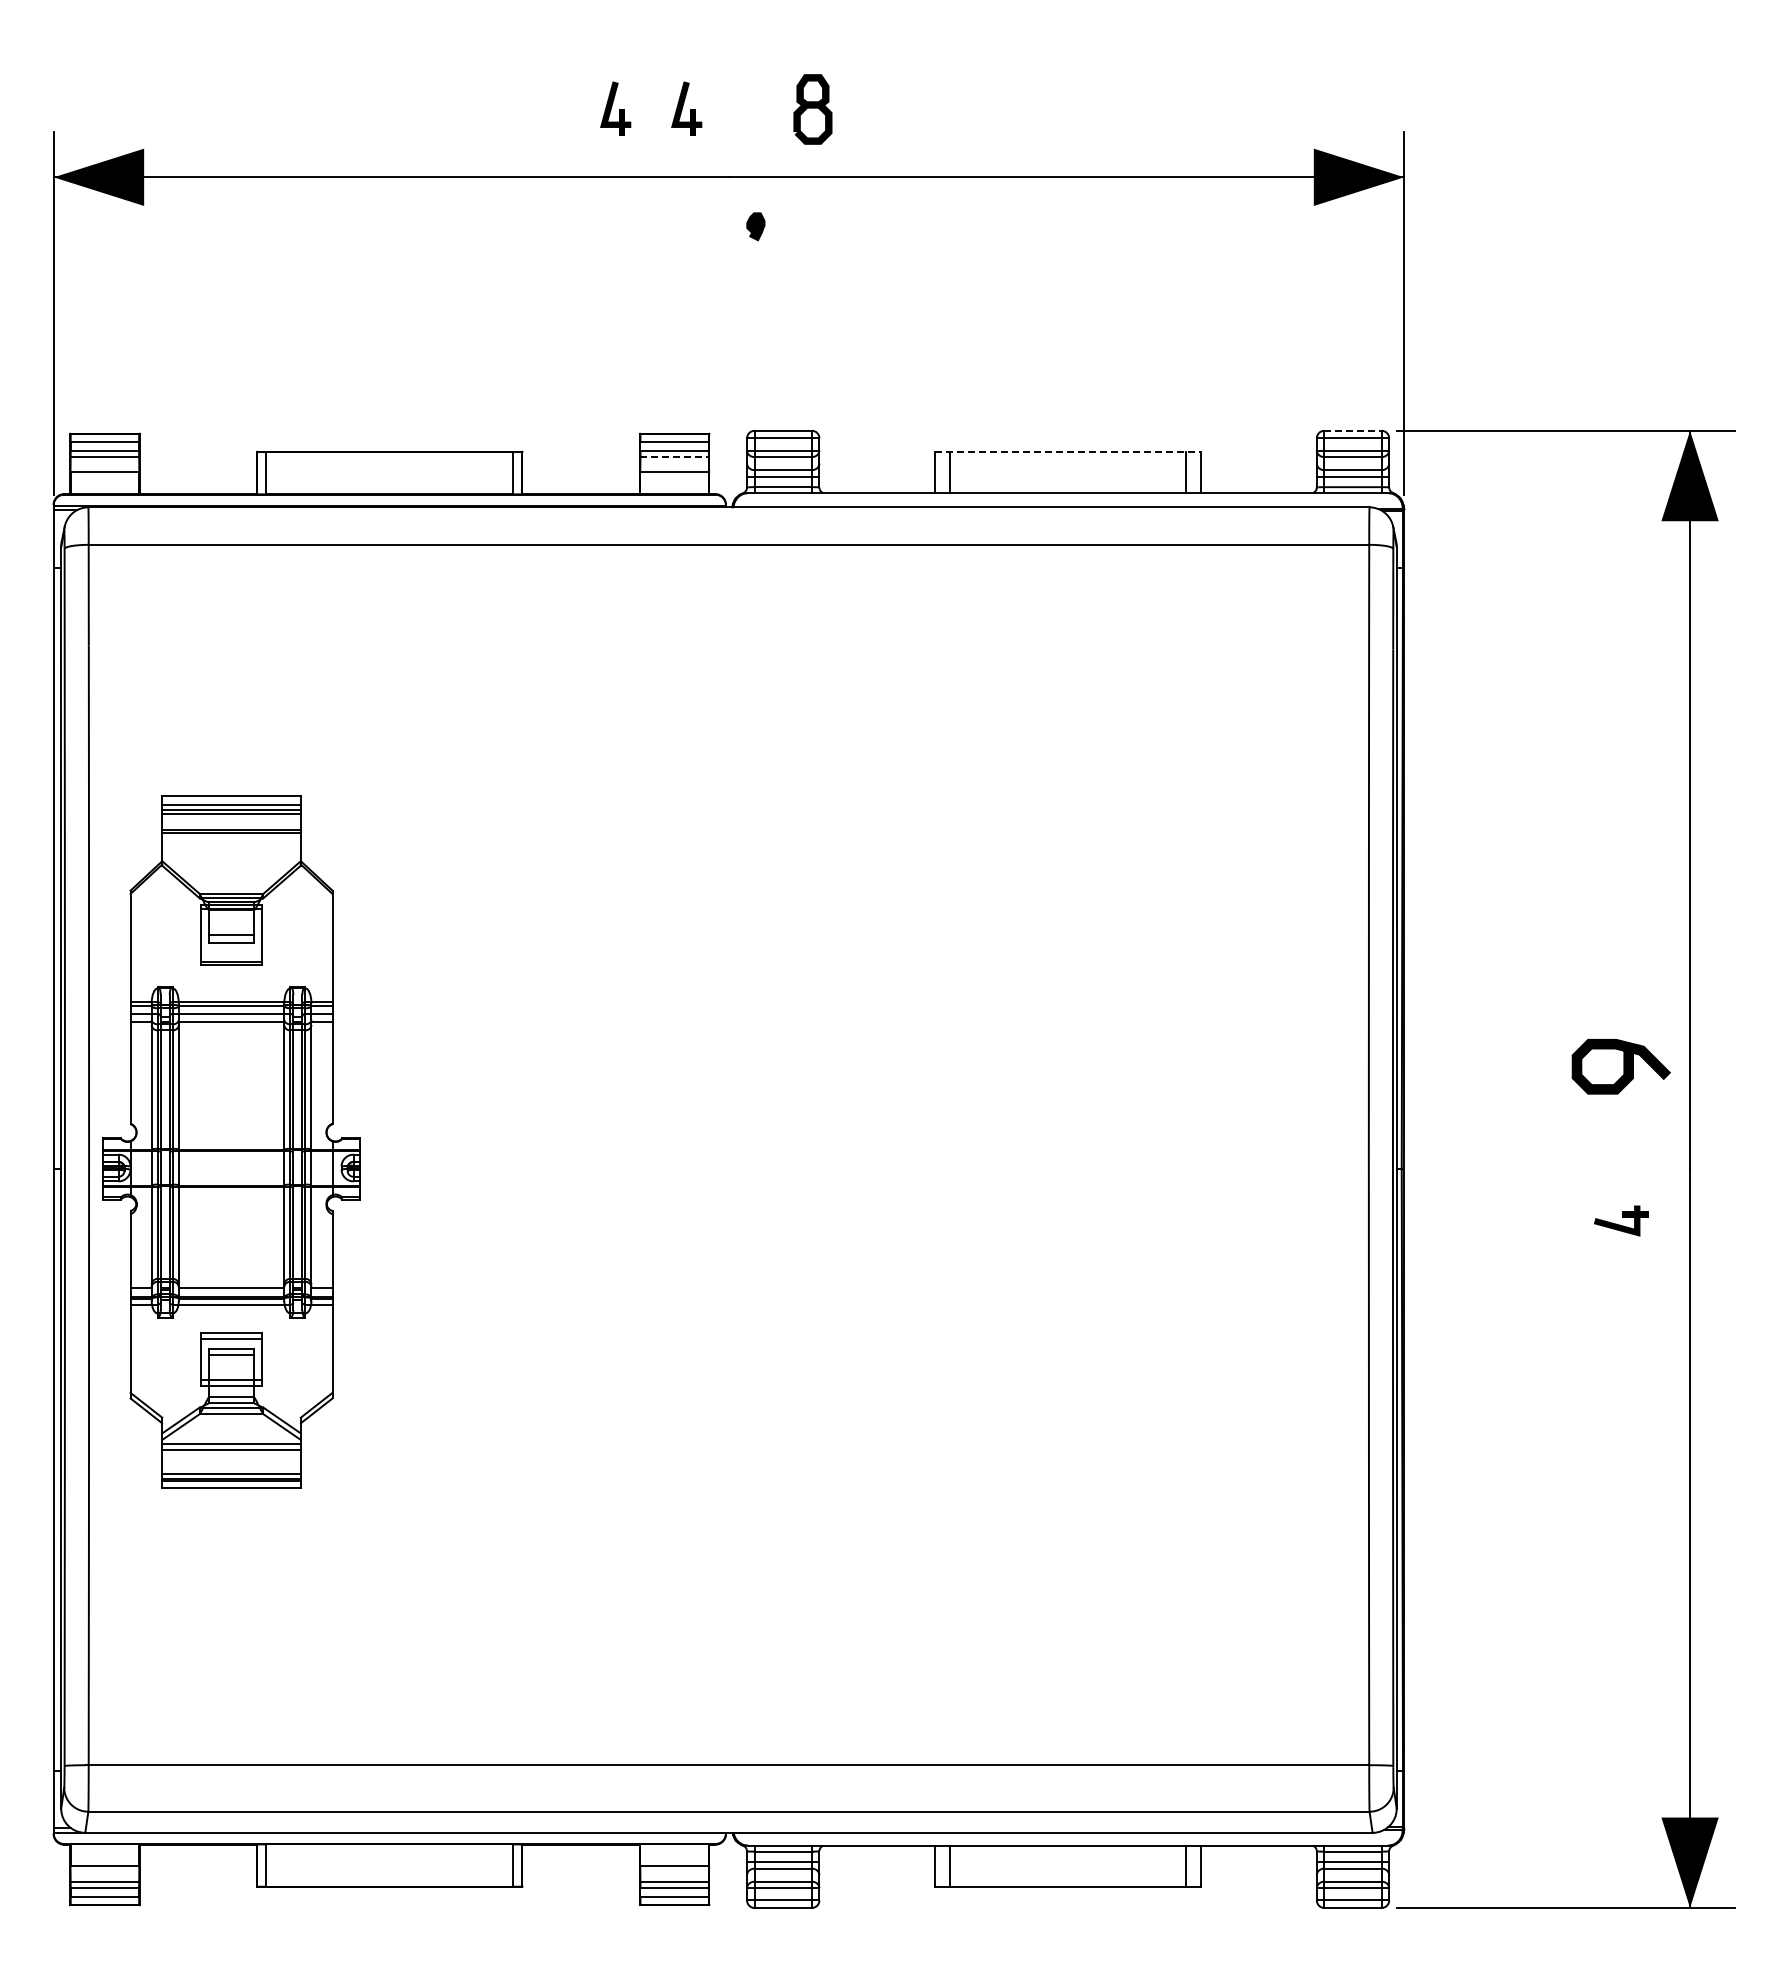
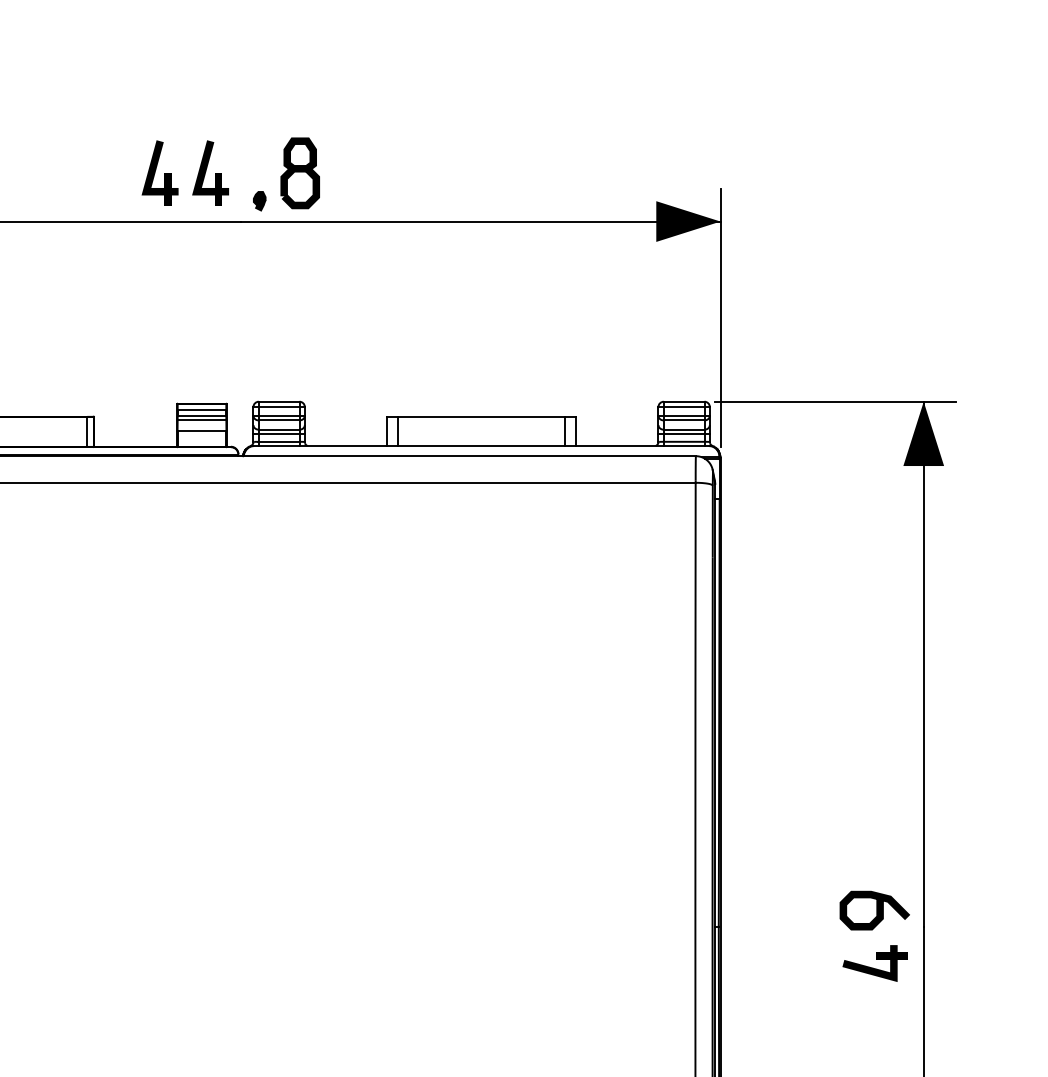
part: (615, 108) -> (159, 172), size x1.67
part: (686, 108) -> (210, 172), size x1.67
part: (812, 109) -> (299, 173), size x1.43
part: (755, 226) -> (259, 201), moved
line: (1353, 430) -> (684, 401), dashed -> solid
line: (1068, 451) -> (481, 416), dashed -> solid
line: (675, 457) -> (202, 420), dashed -> solid
curve: (1623, 1066) -> (876, 910), moved
part: (1620, 1220) -> (874, 963), size x1.67

